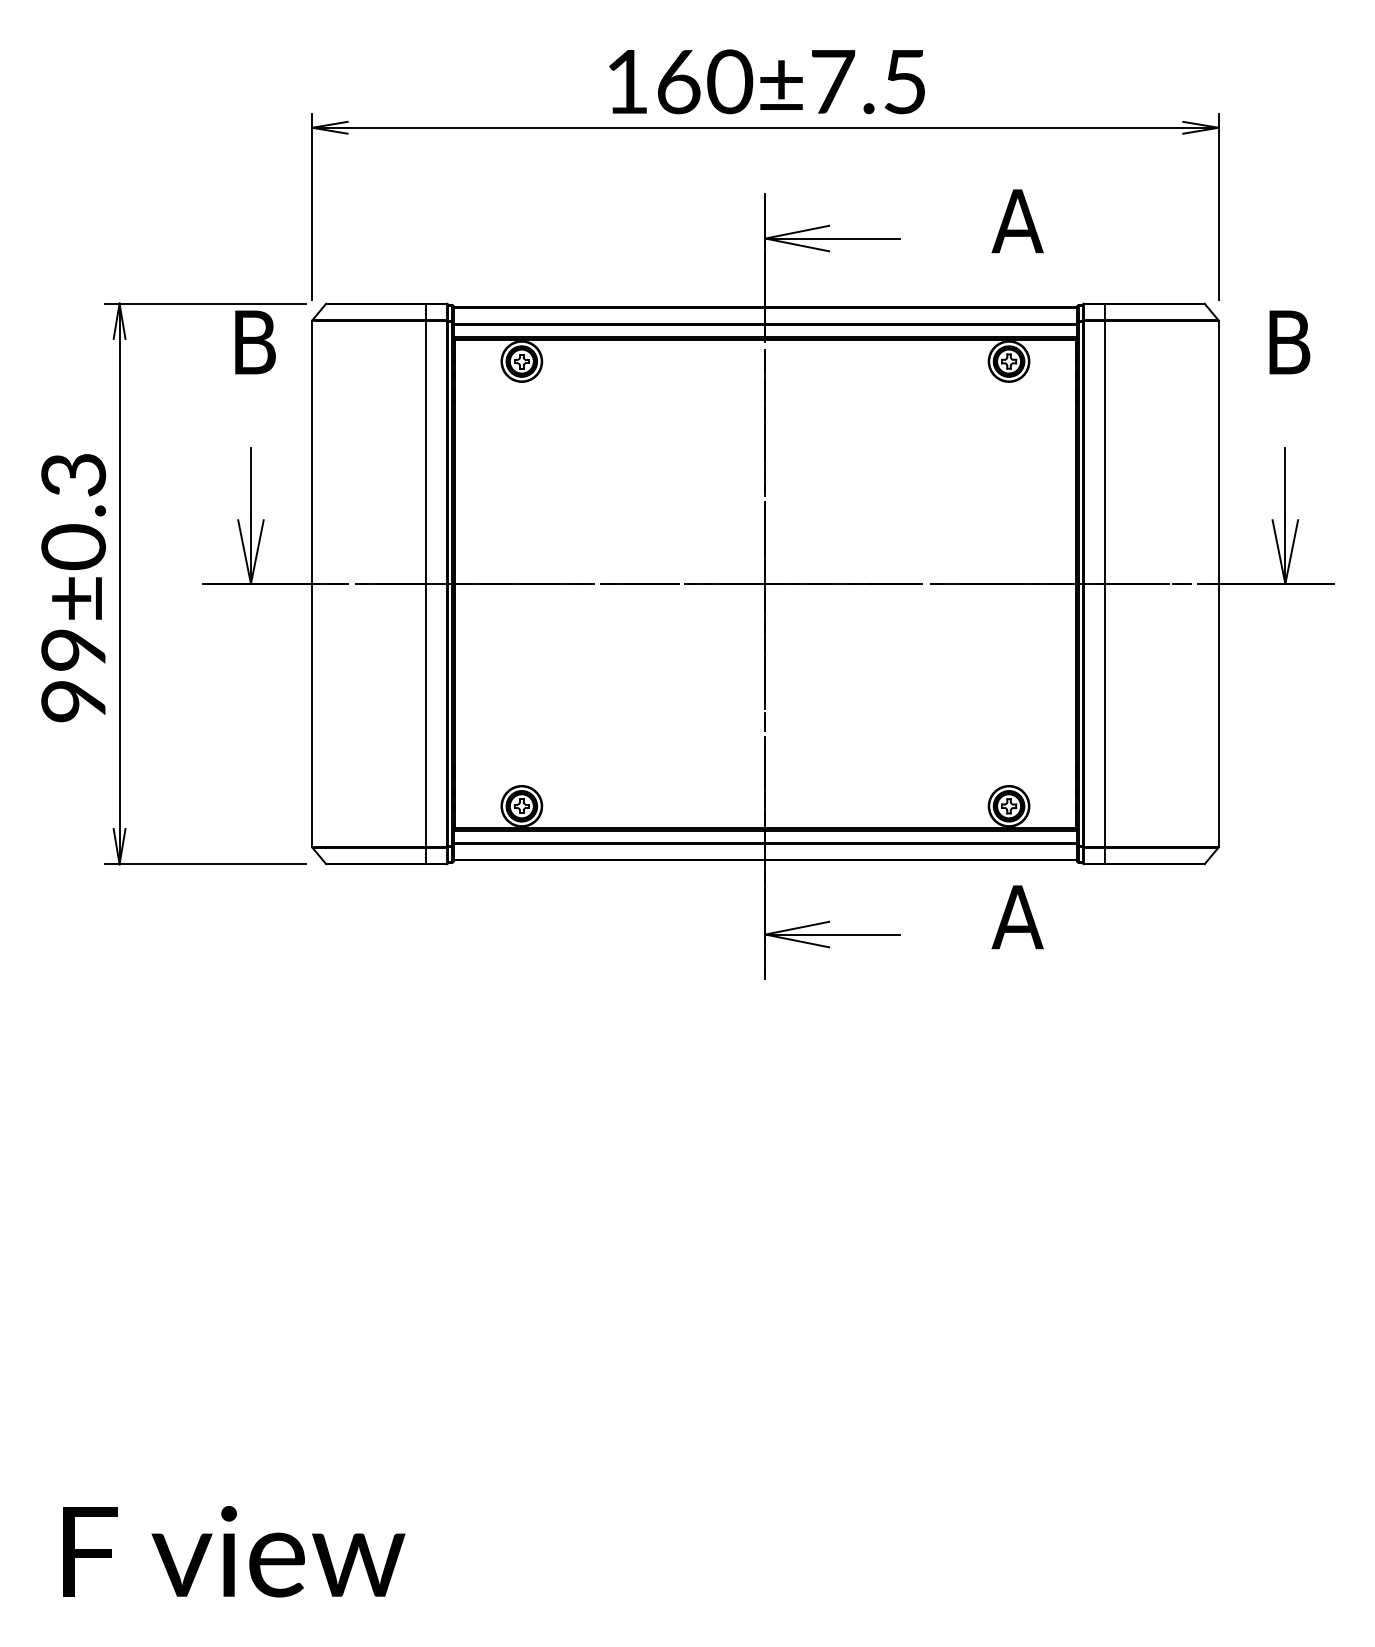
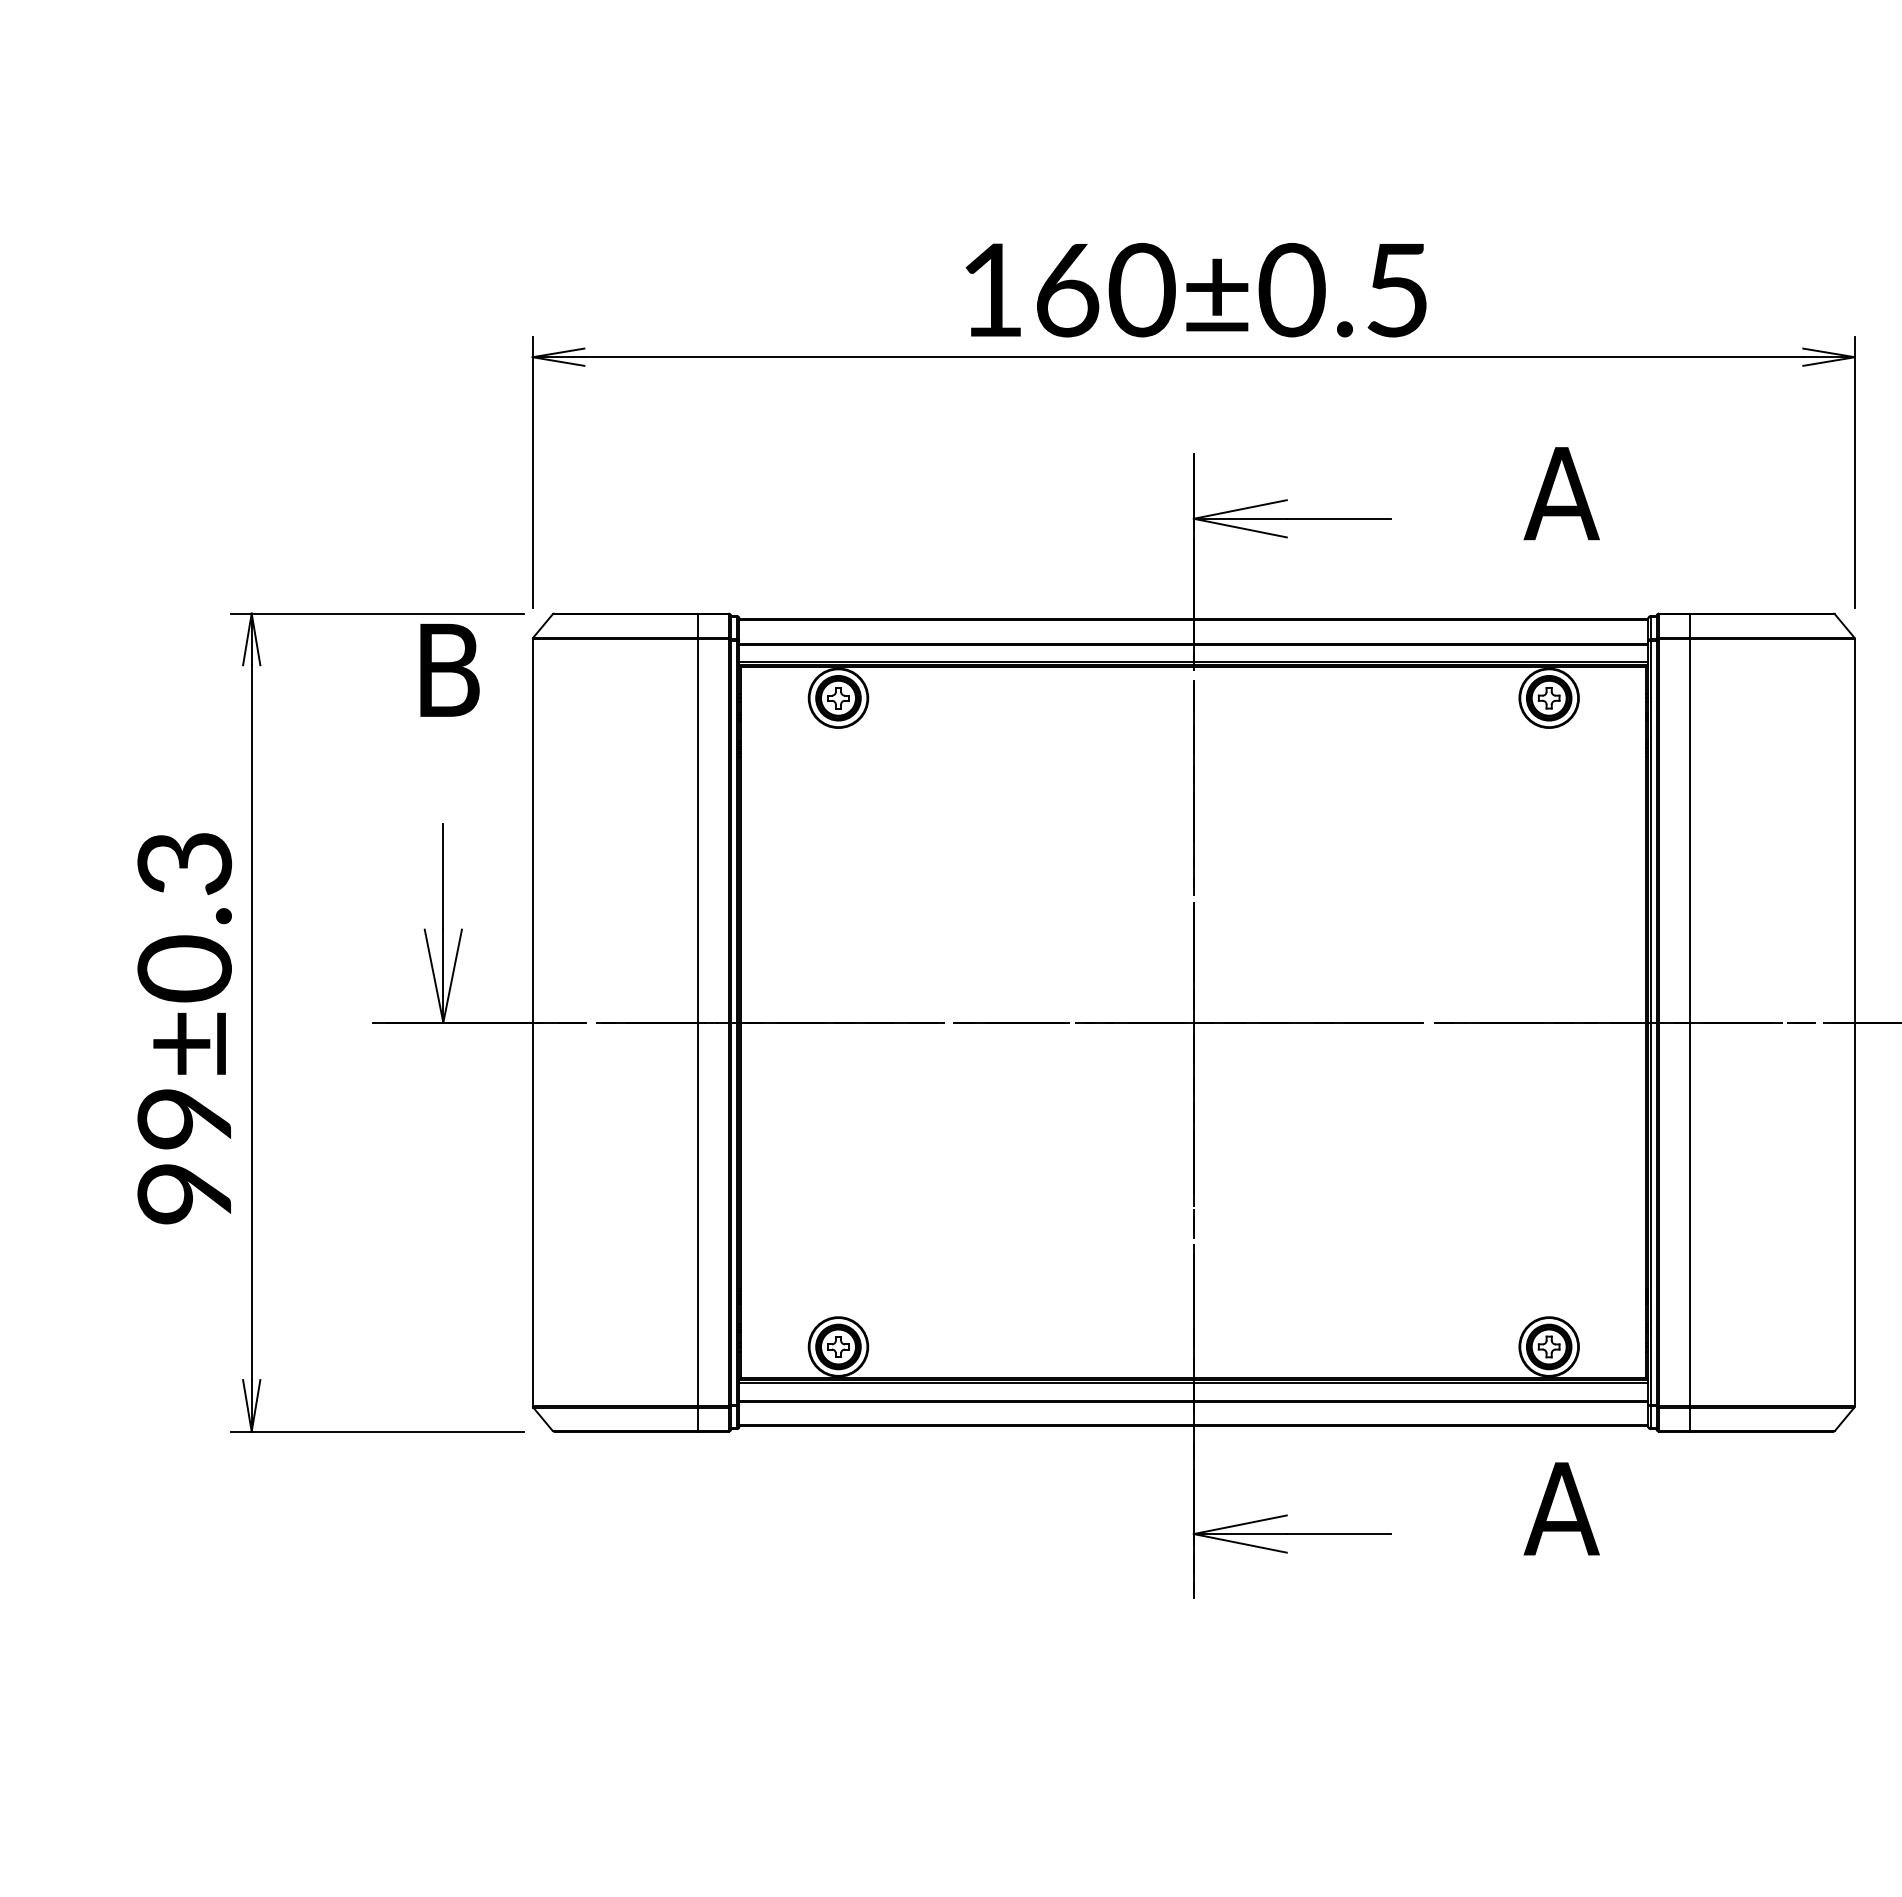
text: (832, 81) -> (1291, 289), 160±7.5 -> 160±0.5

